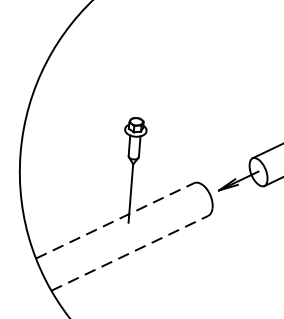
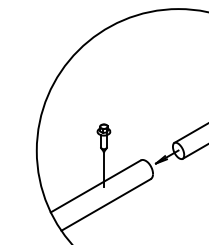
line: (114, 220) -> (95, 186), dashed -> solid
line: (130, 252) -> (106, 204), dashed -> solid

